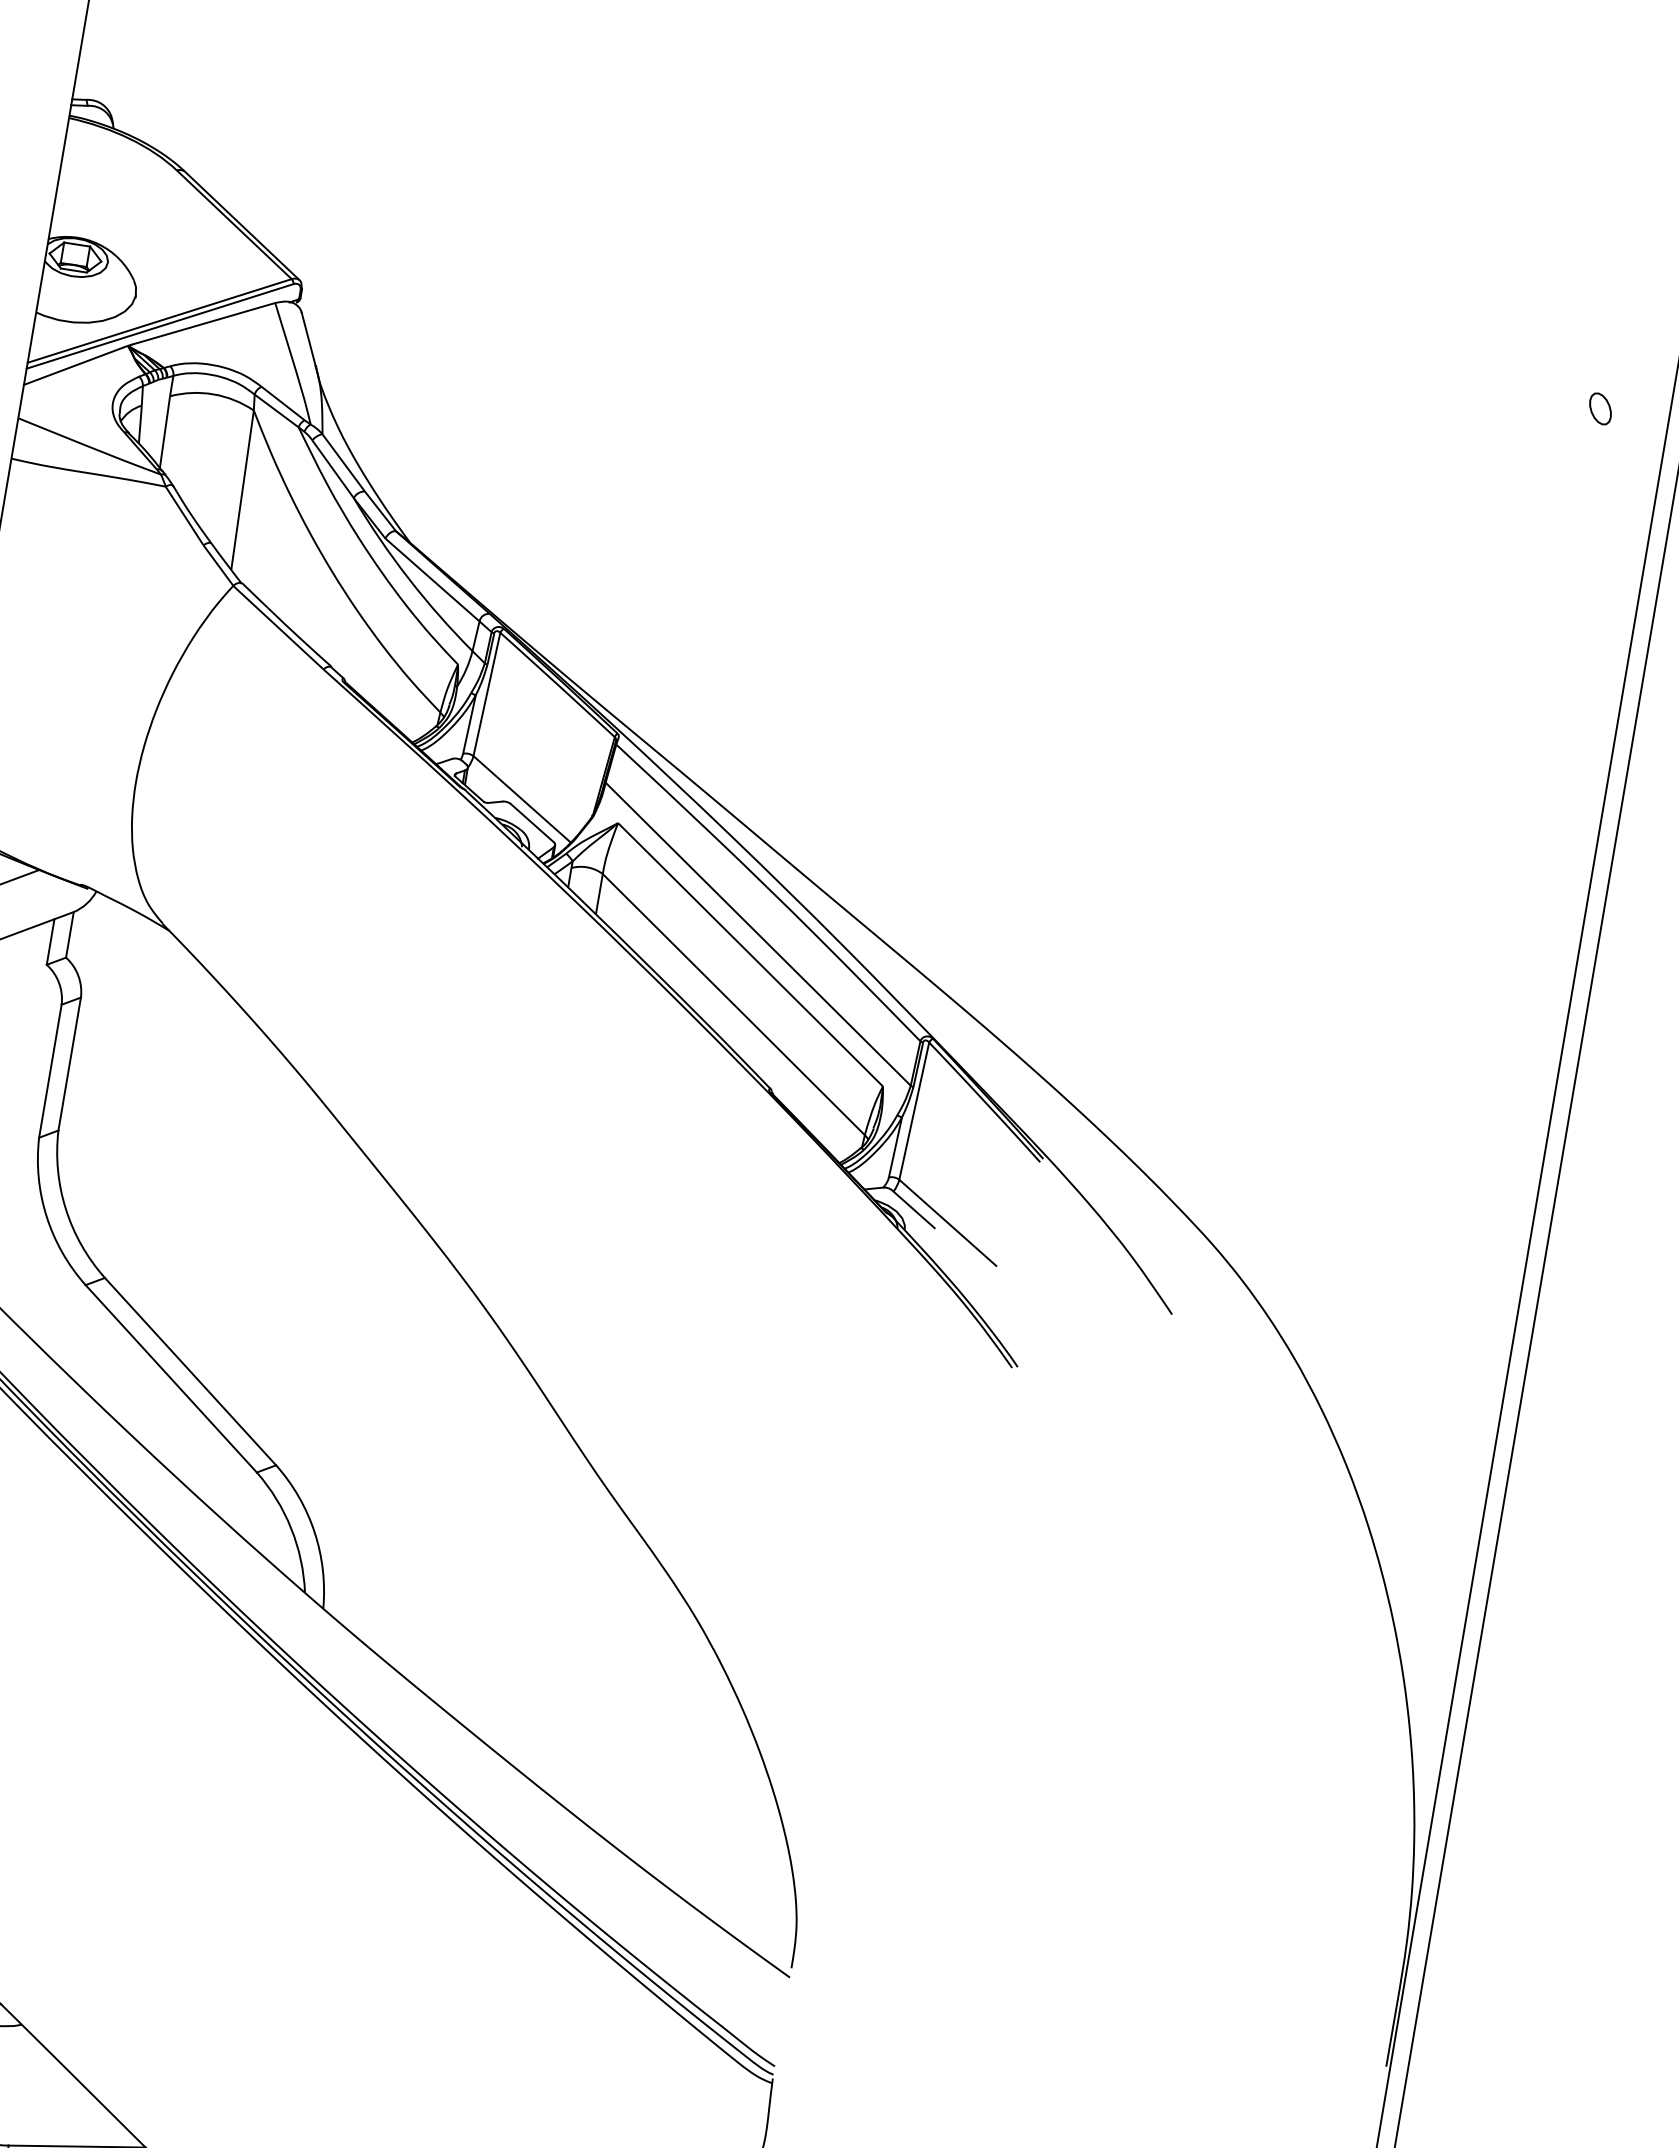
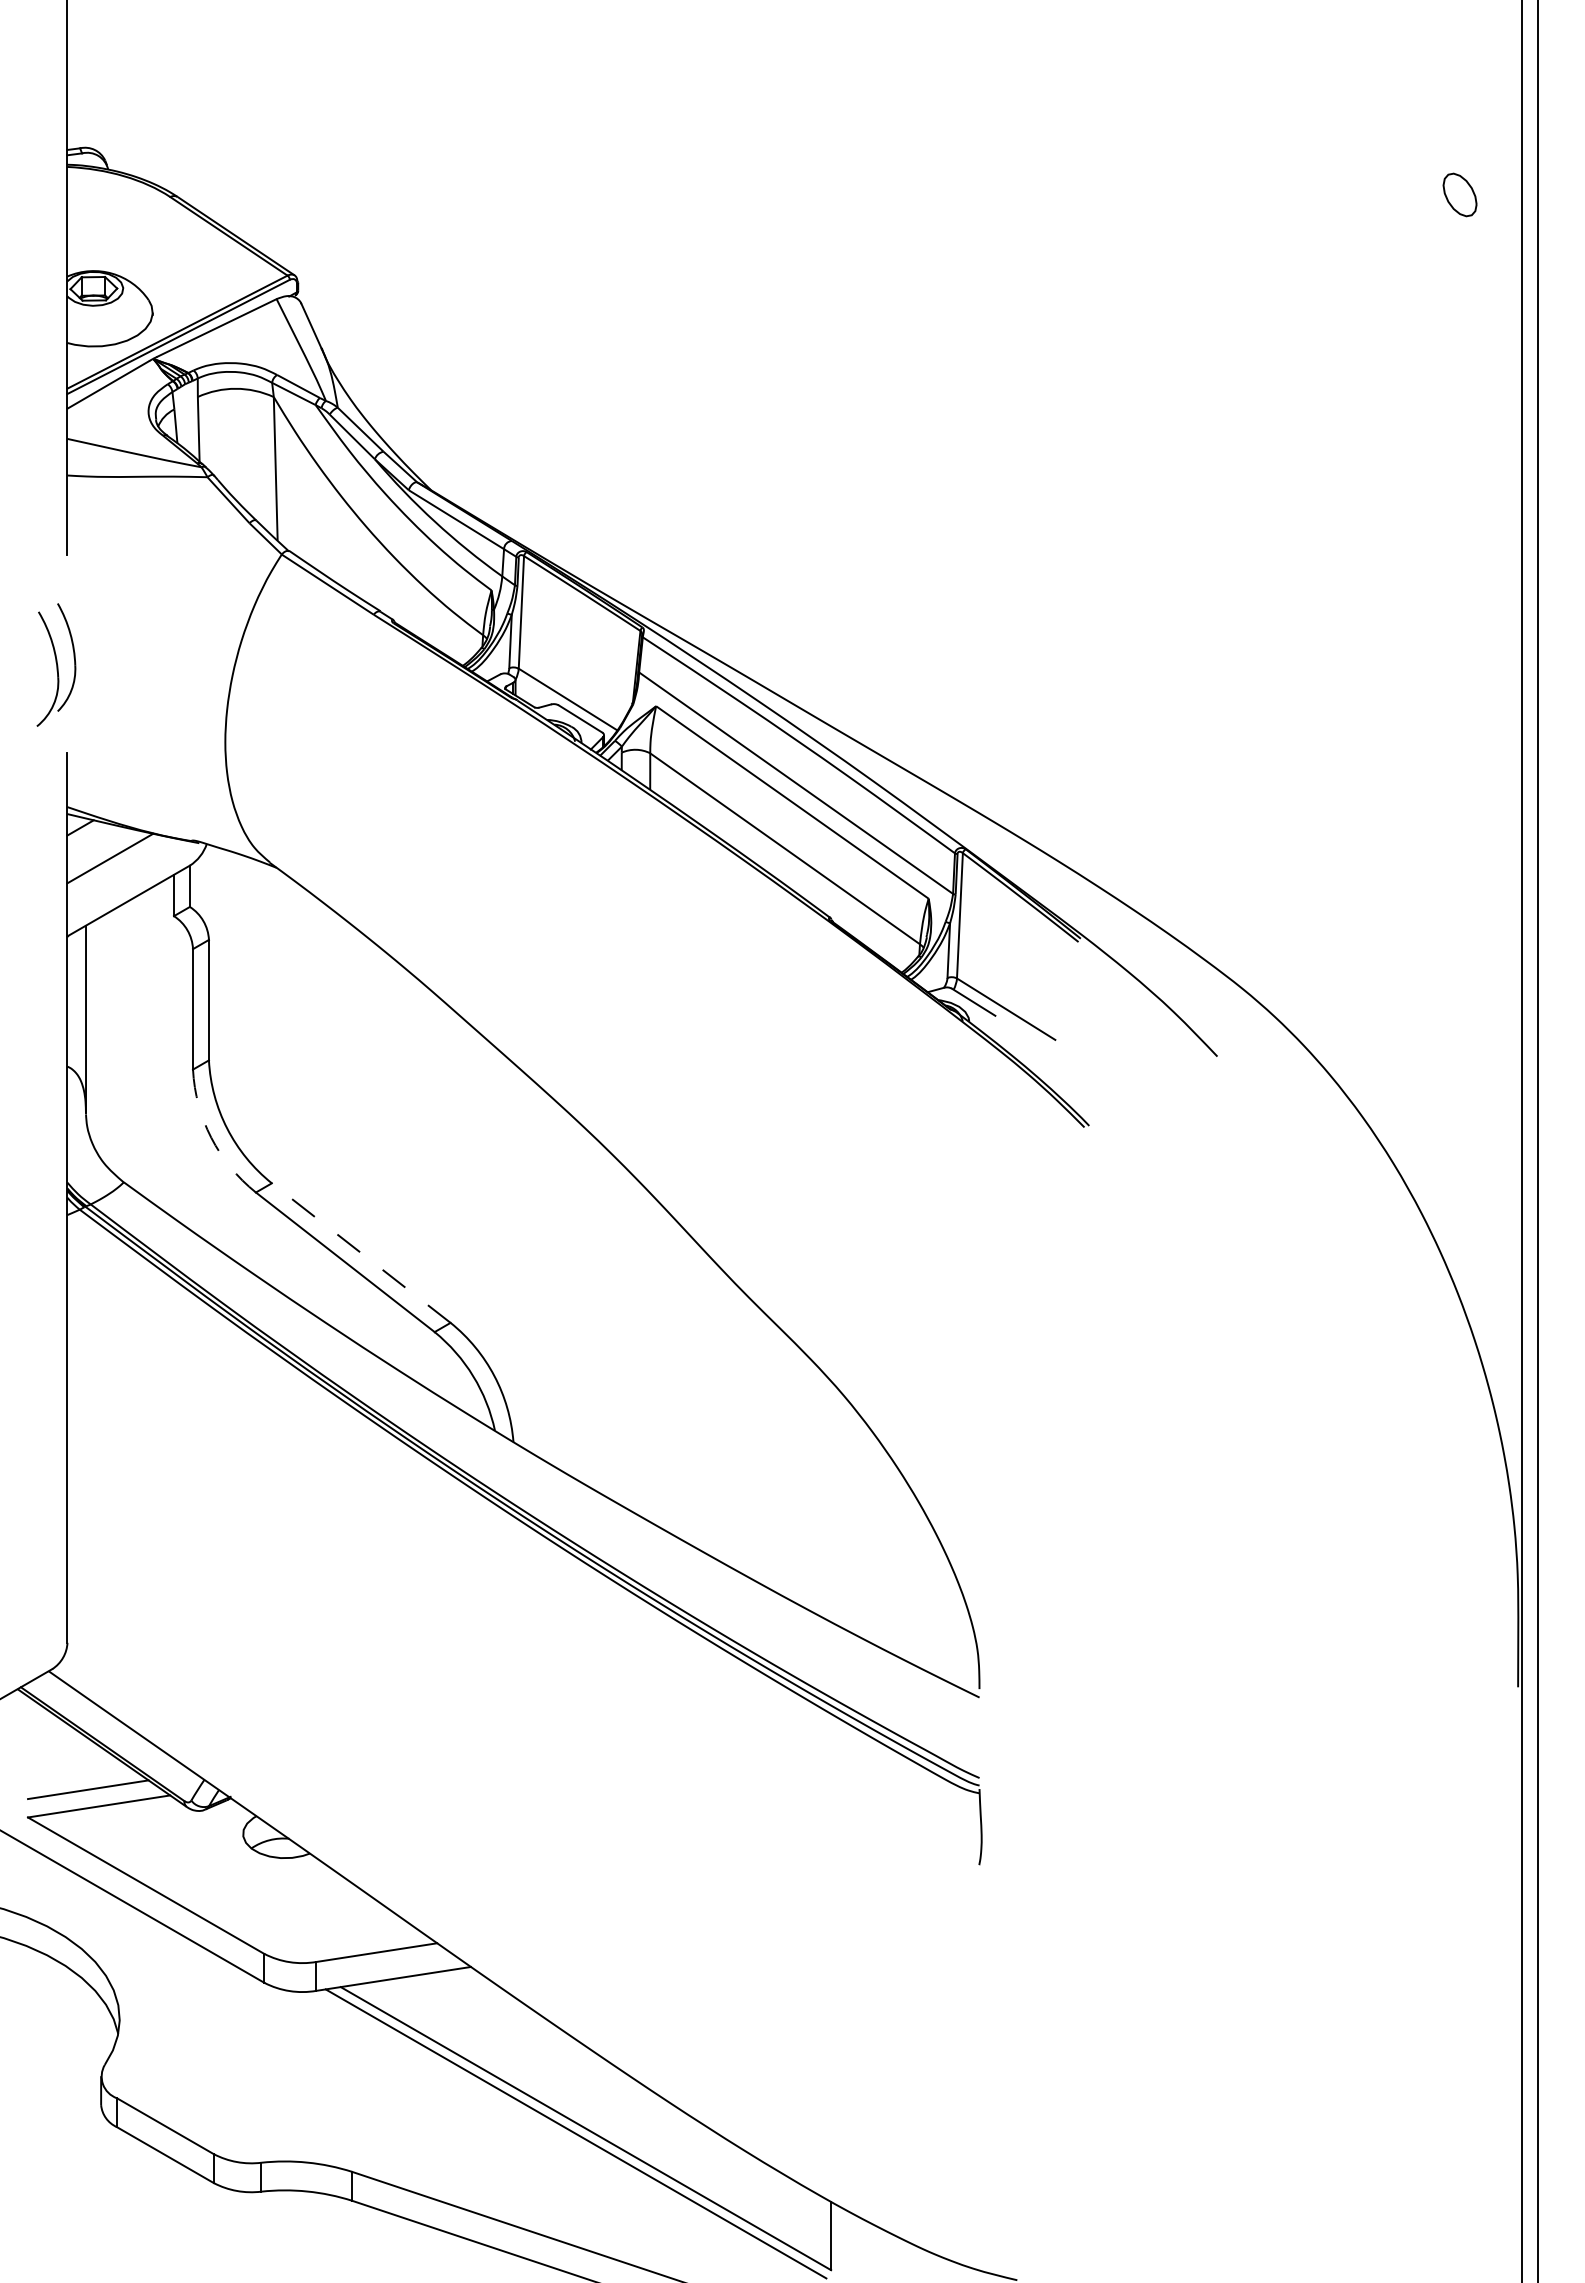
part: (1600, 408) -> (1459, 194), size x1.6
arc: (46, 1216) -> (211, 1137), solid -> dashed
line: (189, 1370) -> (360, 1252), solid -> dashed

